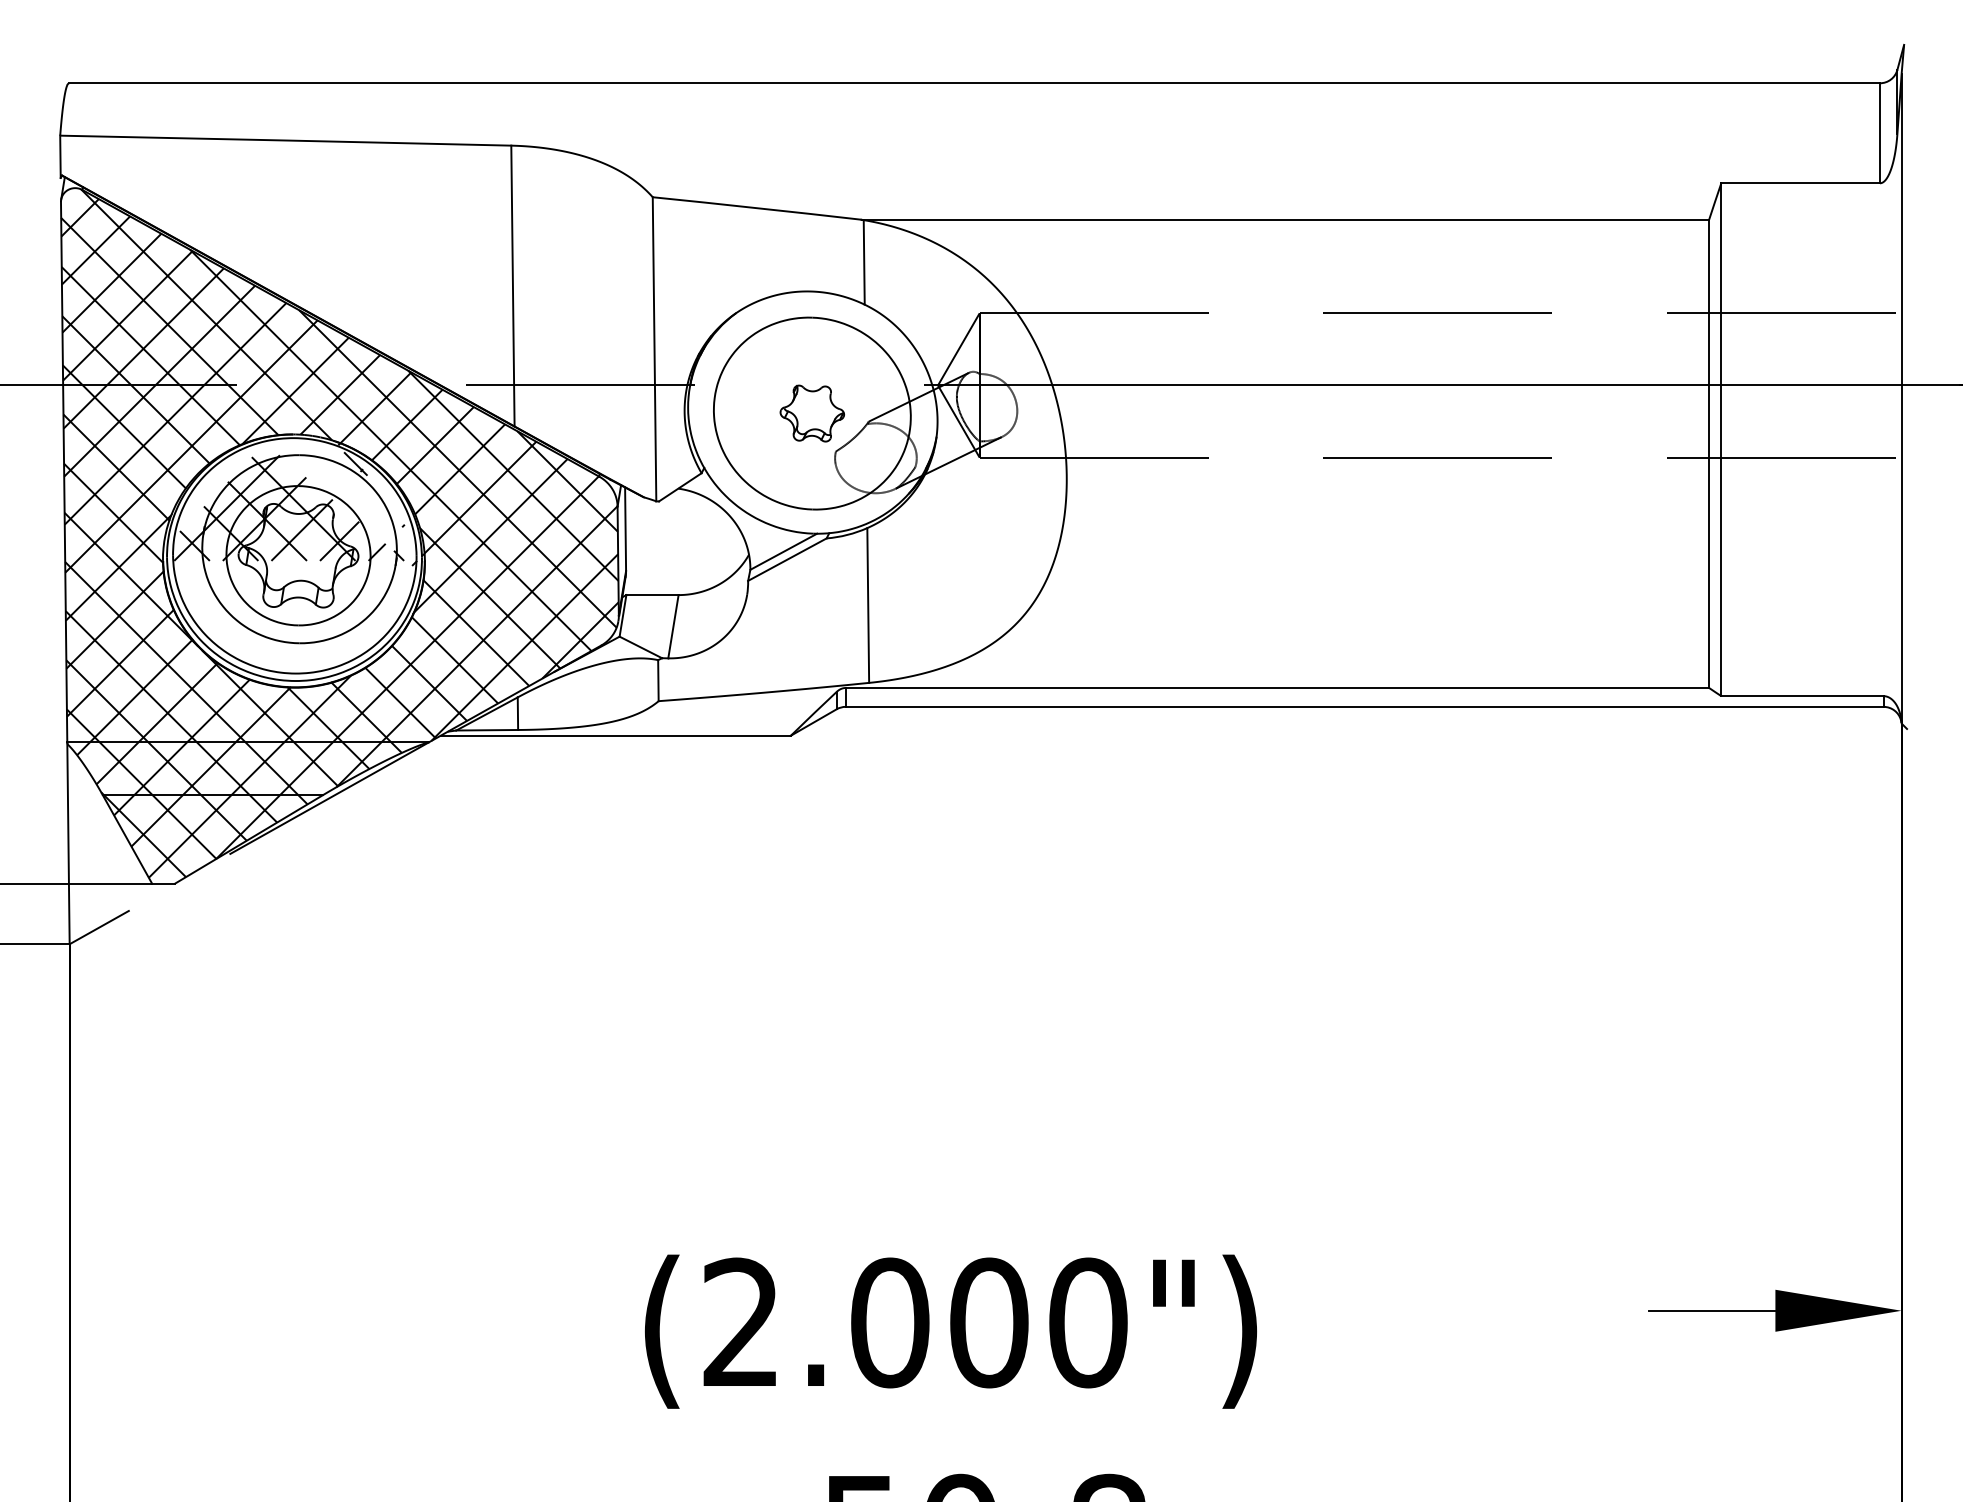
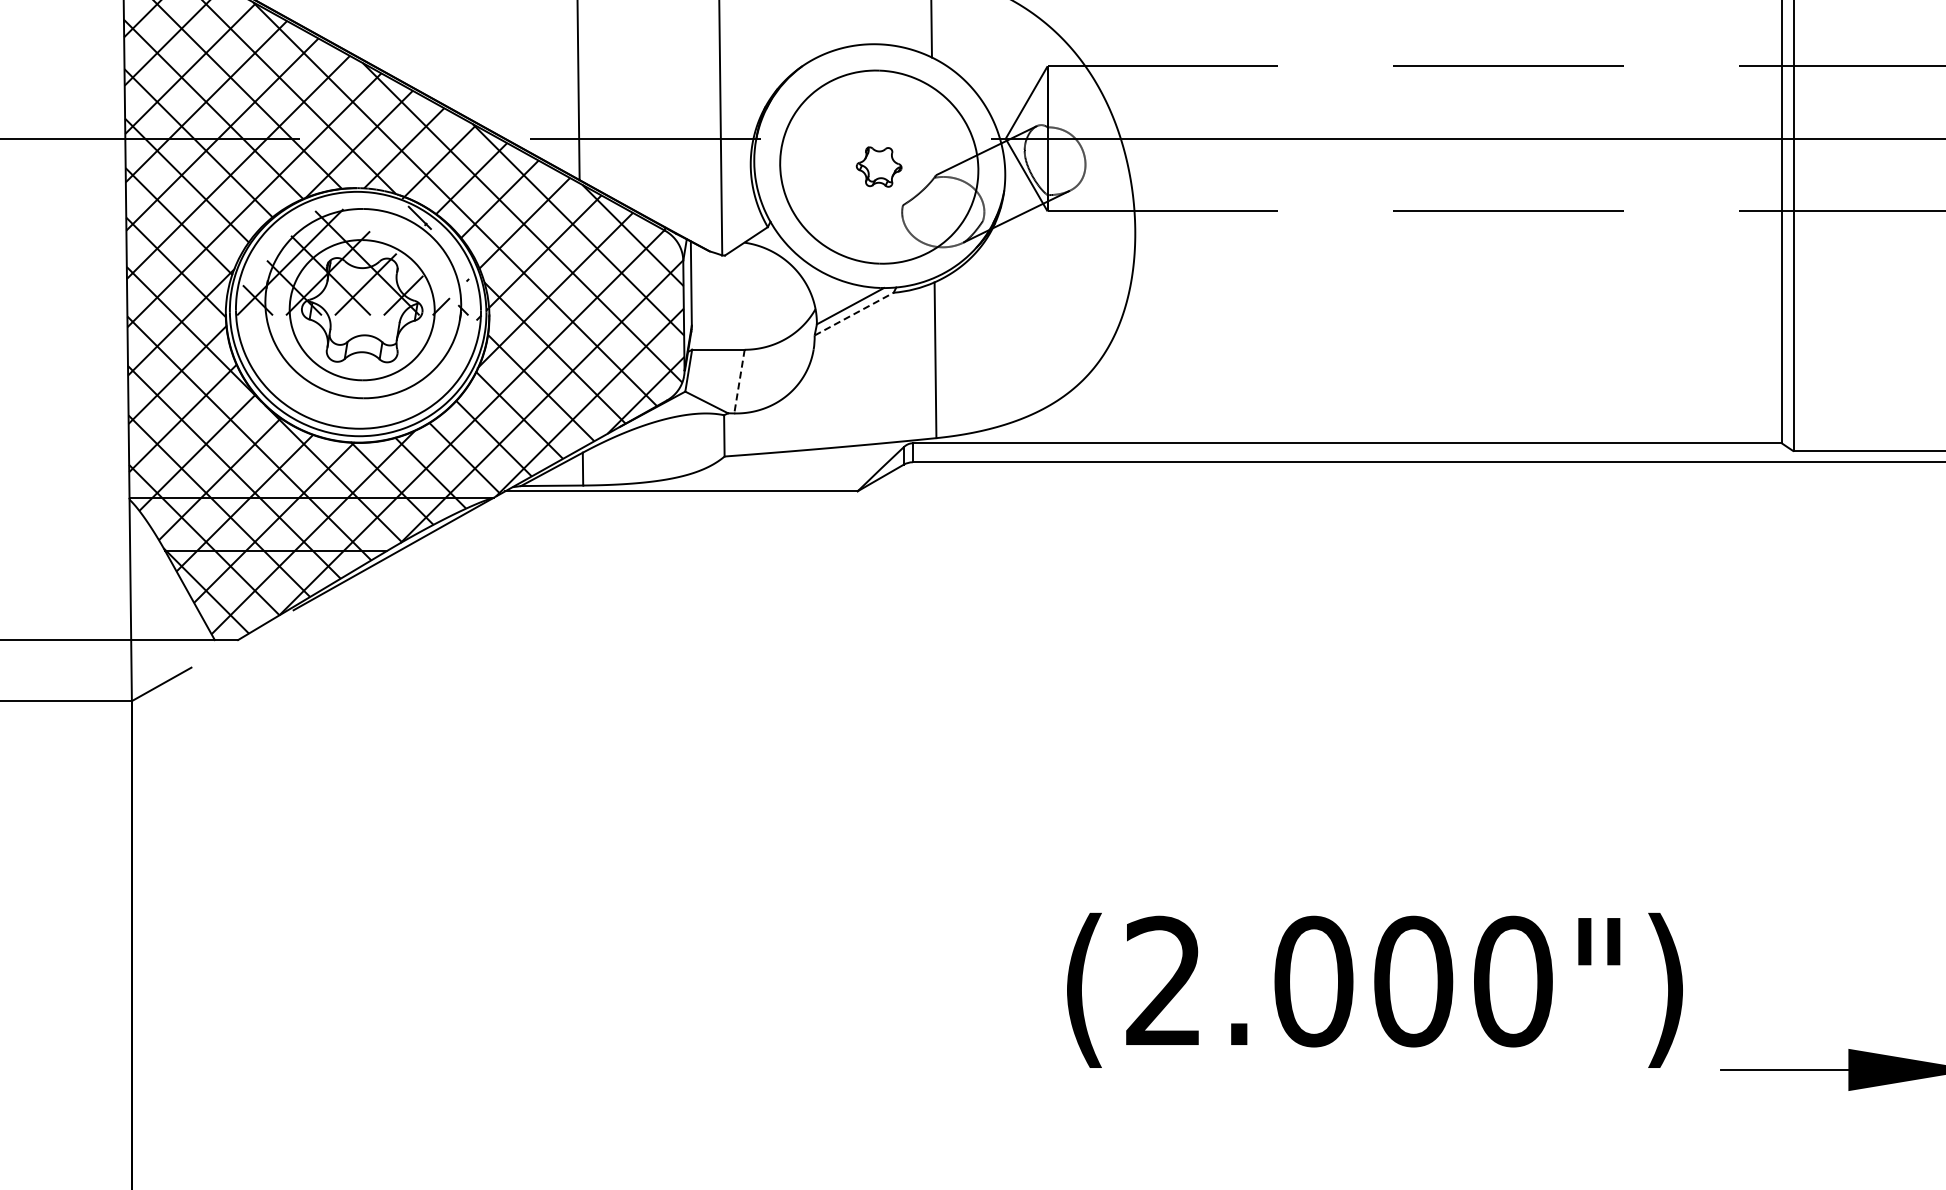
part: (811, 413) -> (878, 167), size x0.7
line: (787, 559) -> (854, 313), solid -> dashed
line: (673, 627) -> (739, 382), solid -> dashed
text: (950, 1331) -> (1374, 990), moved

